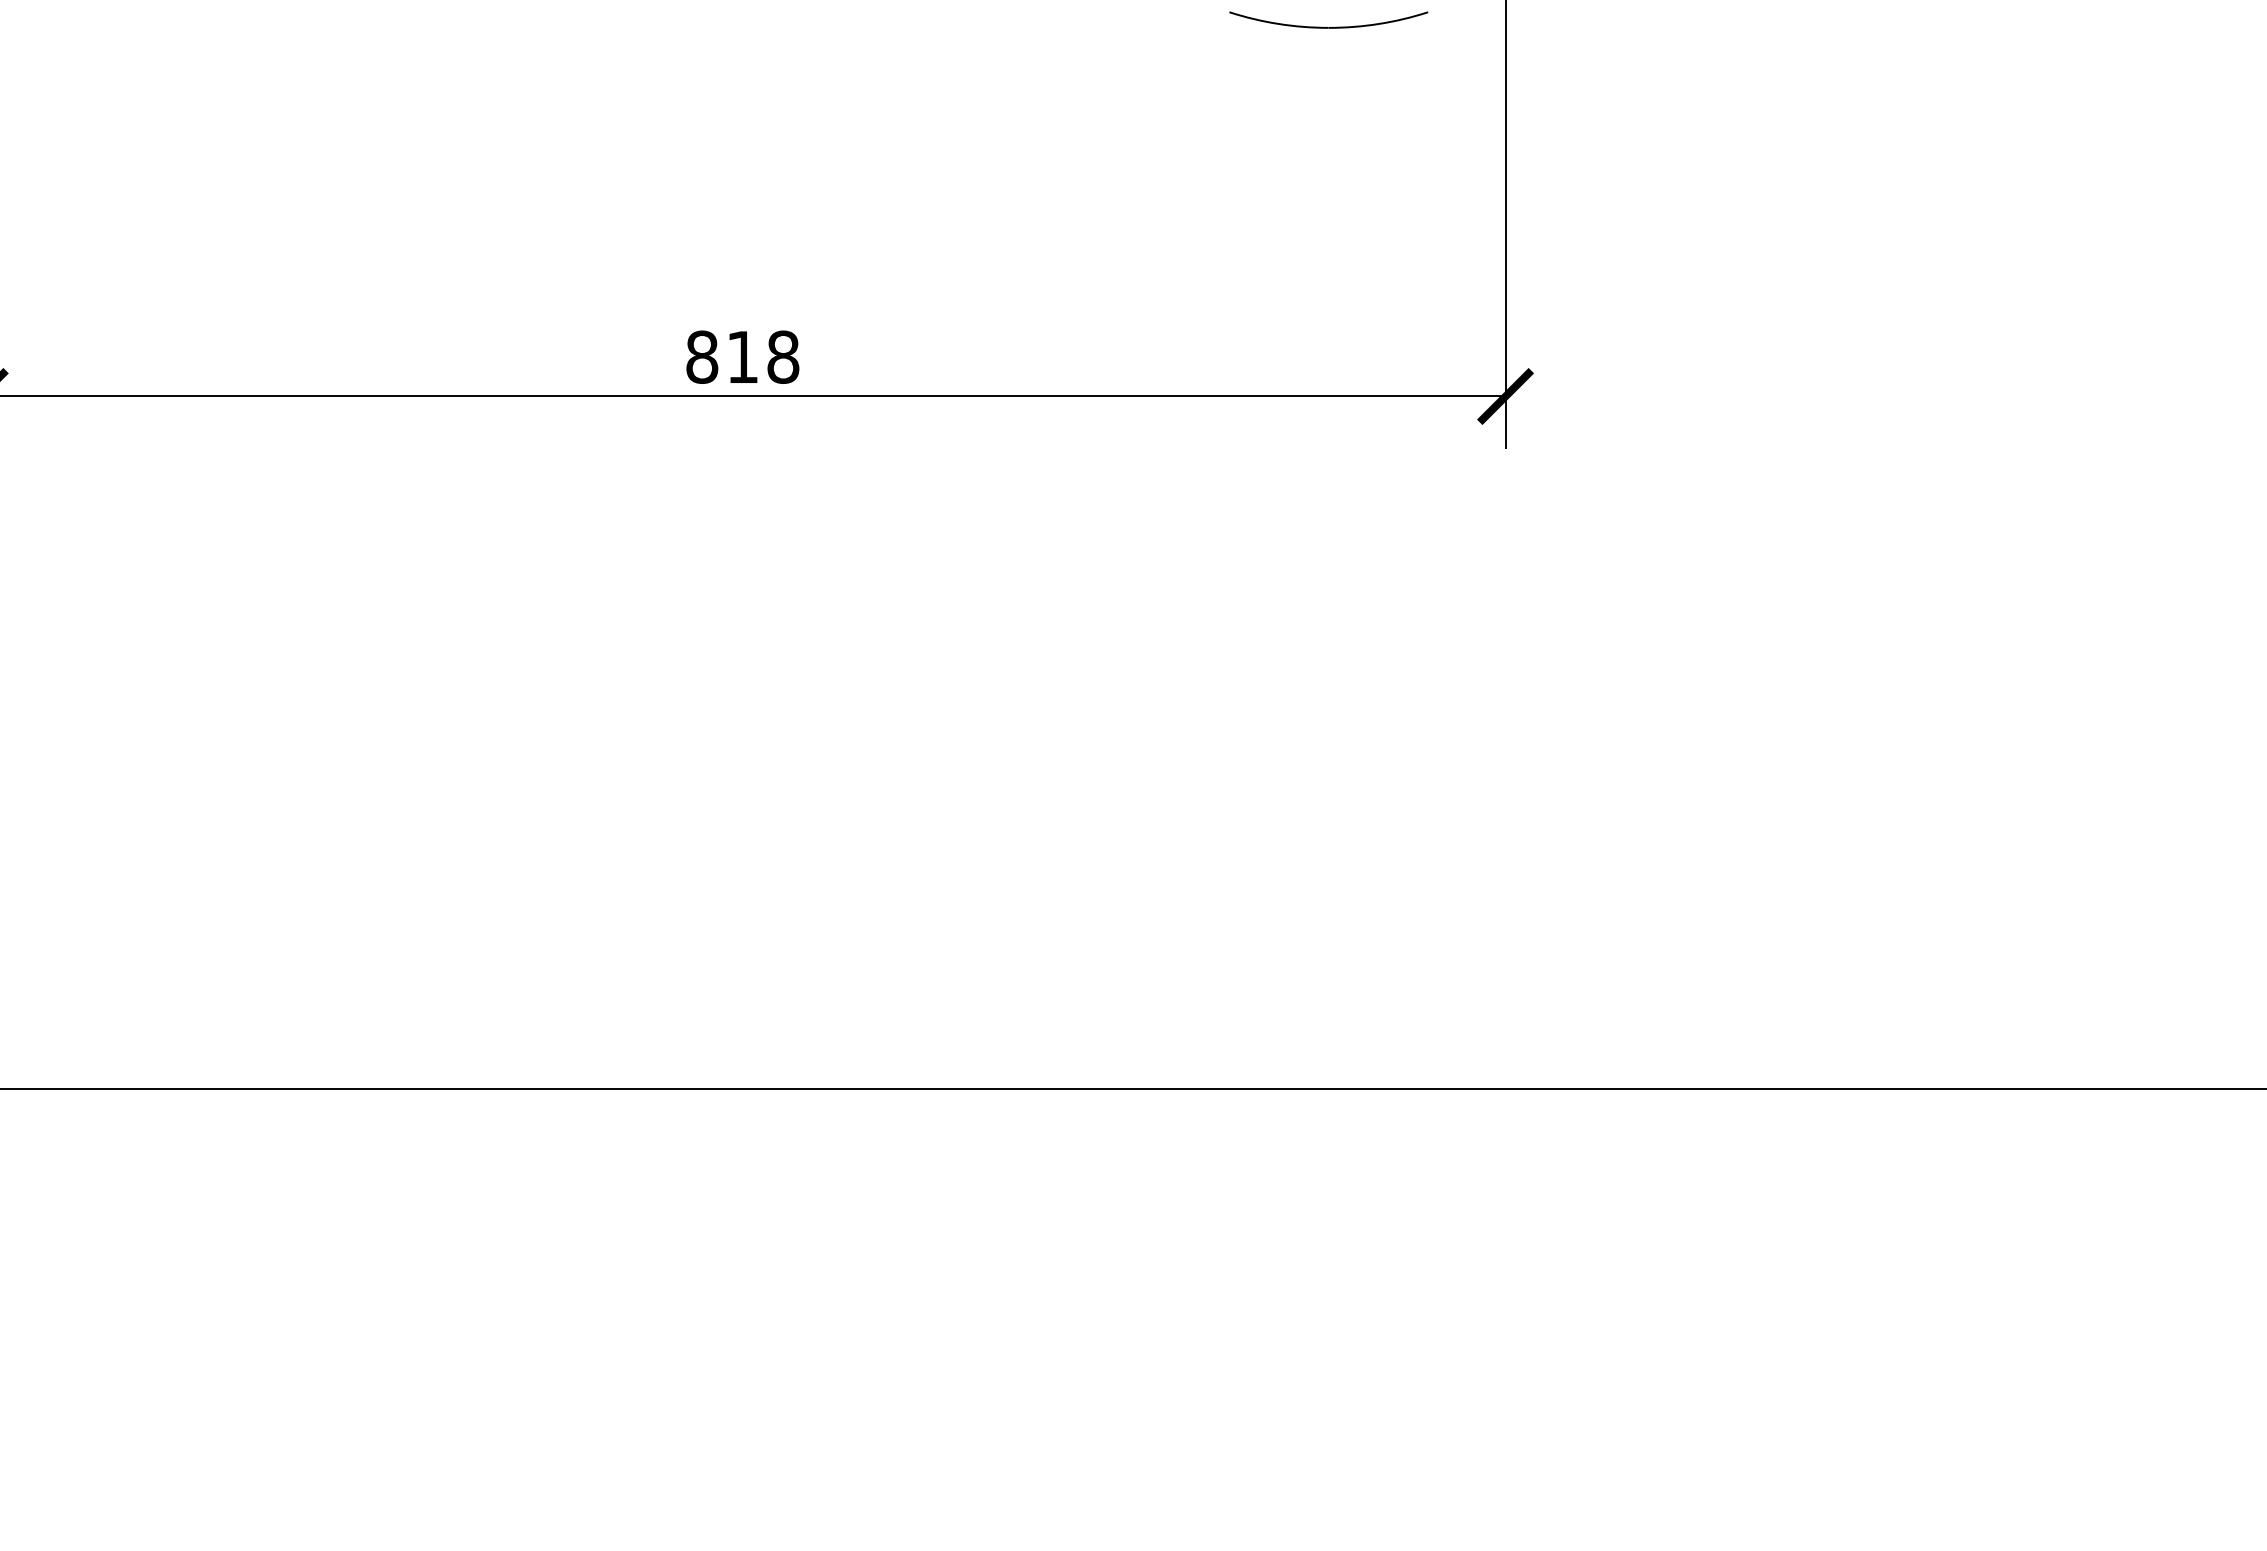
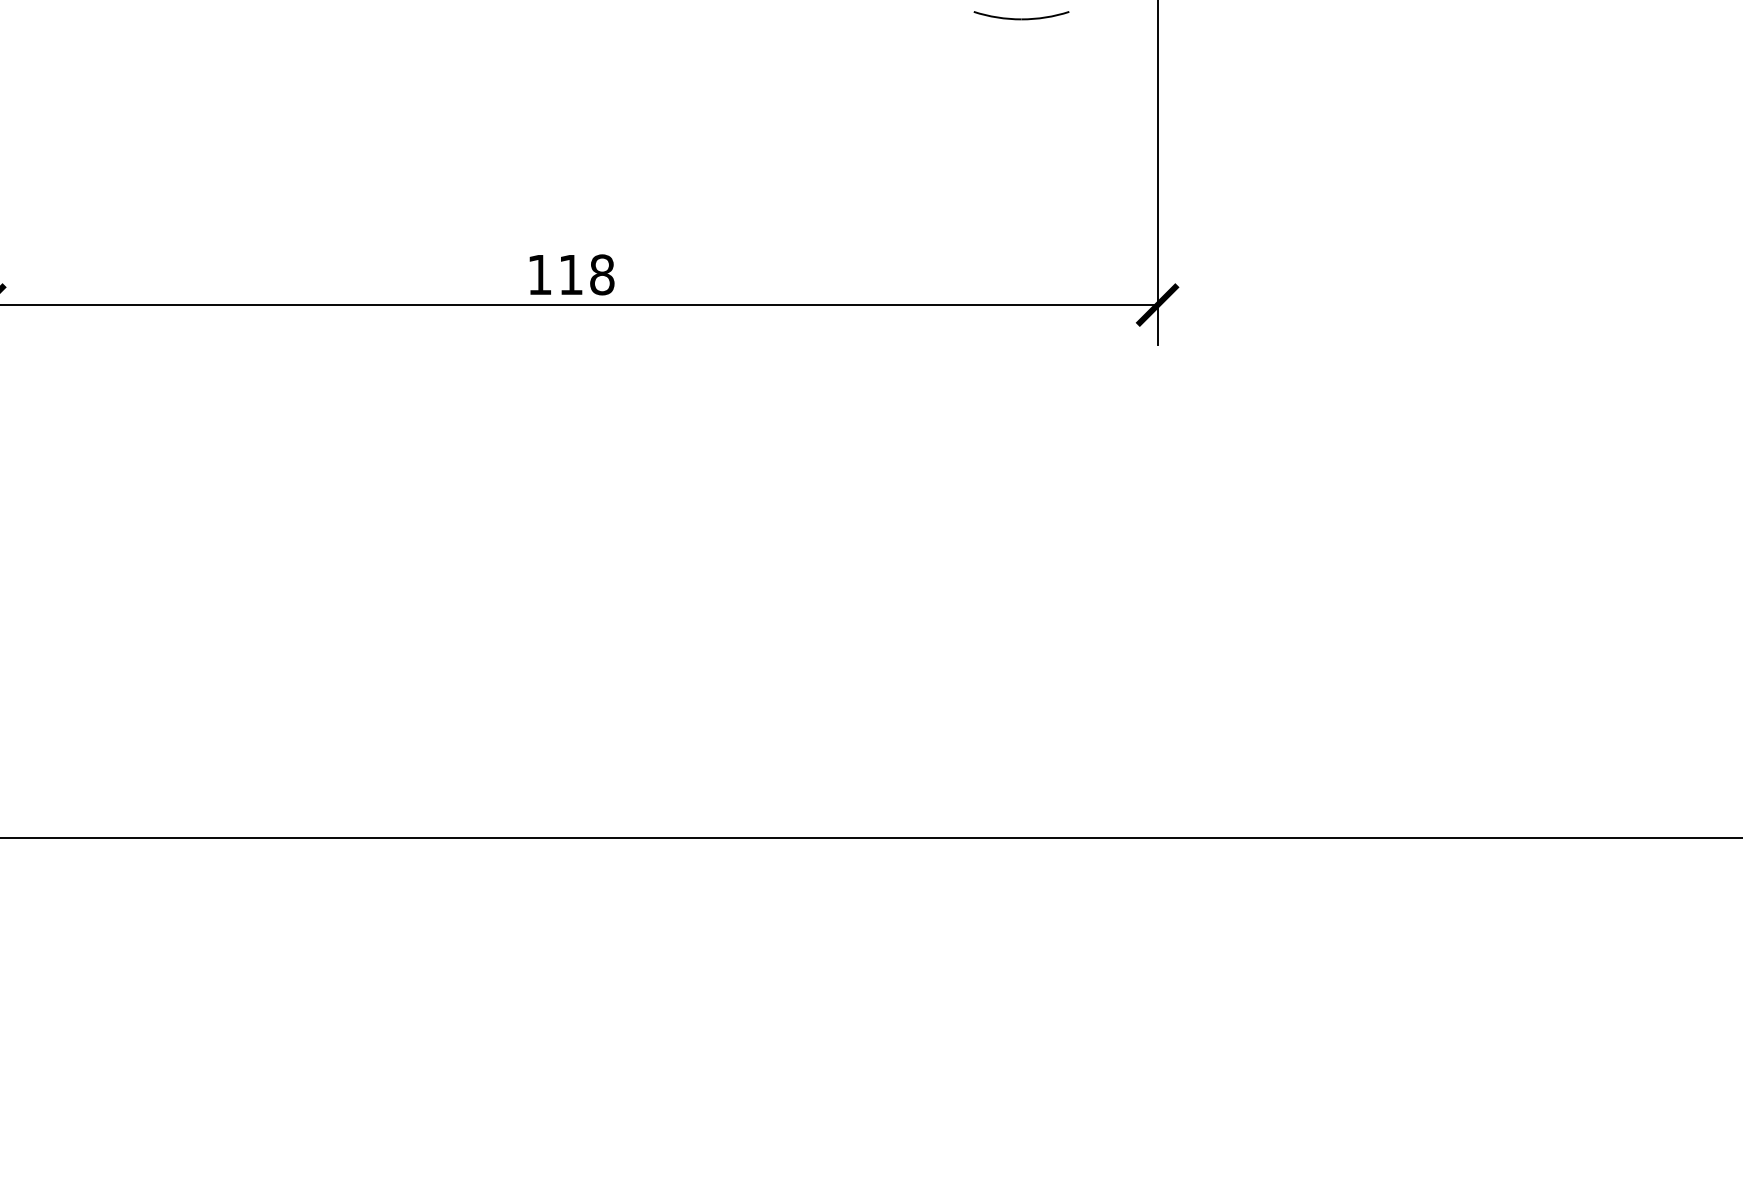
part: (1328, 19) -> (1021, 15), size x0.62
text: (702, 356) -> (540, 274), 818 -> 118

